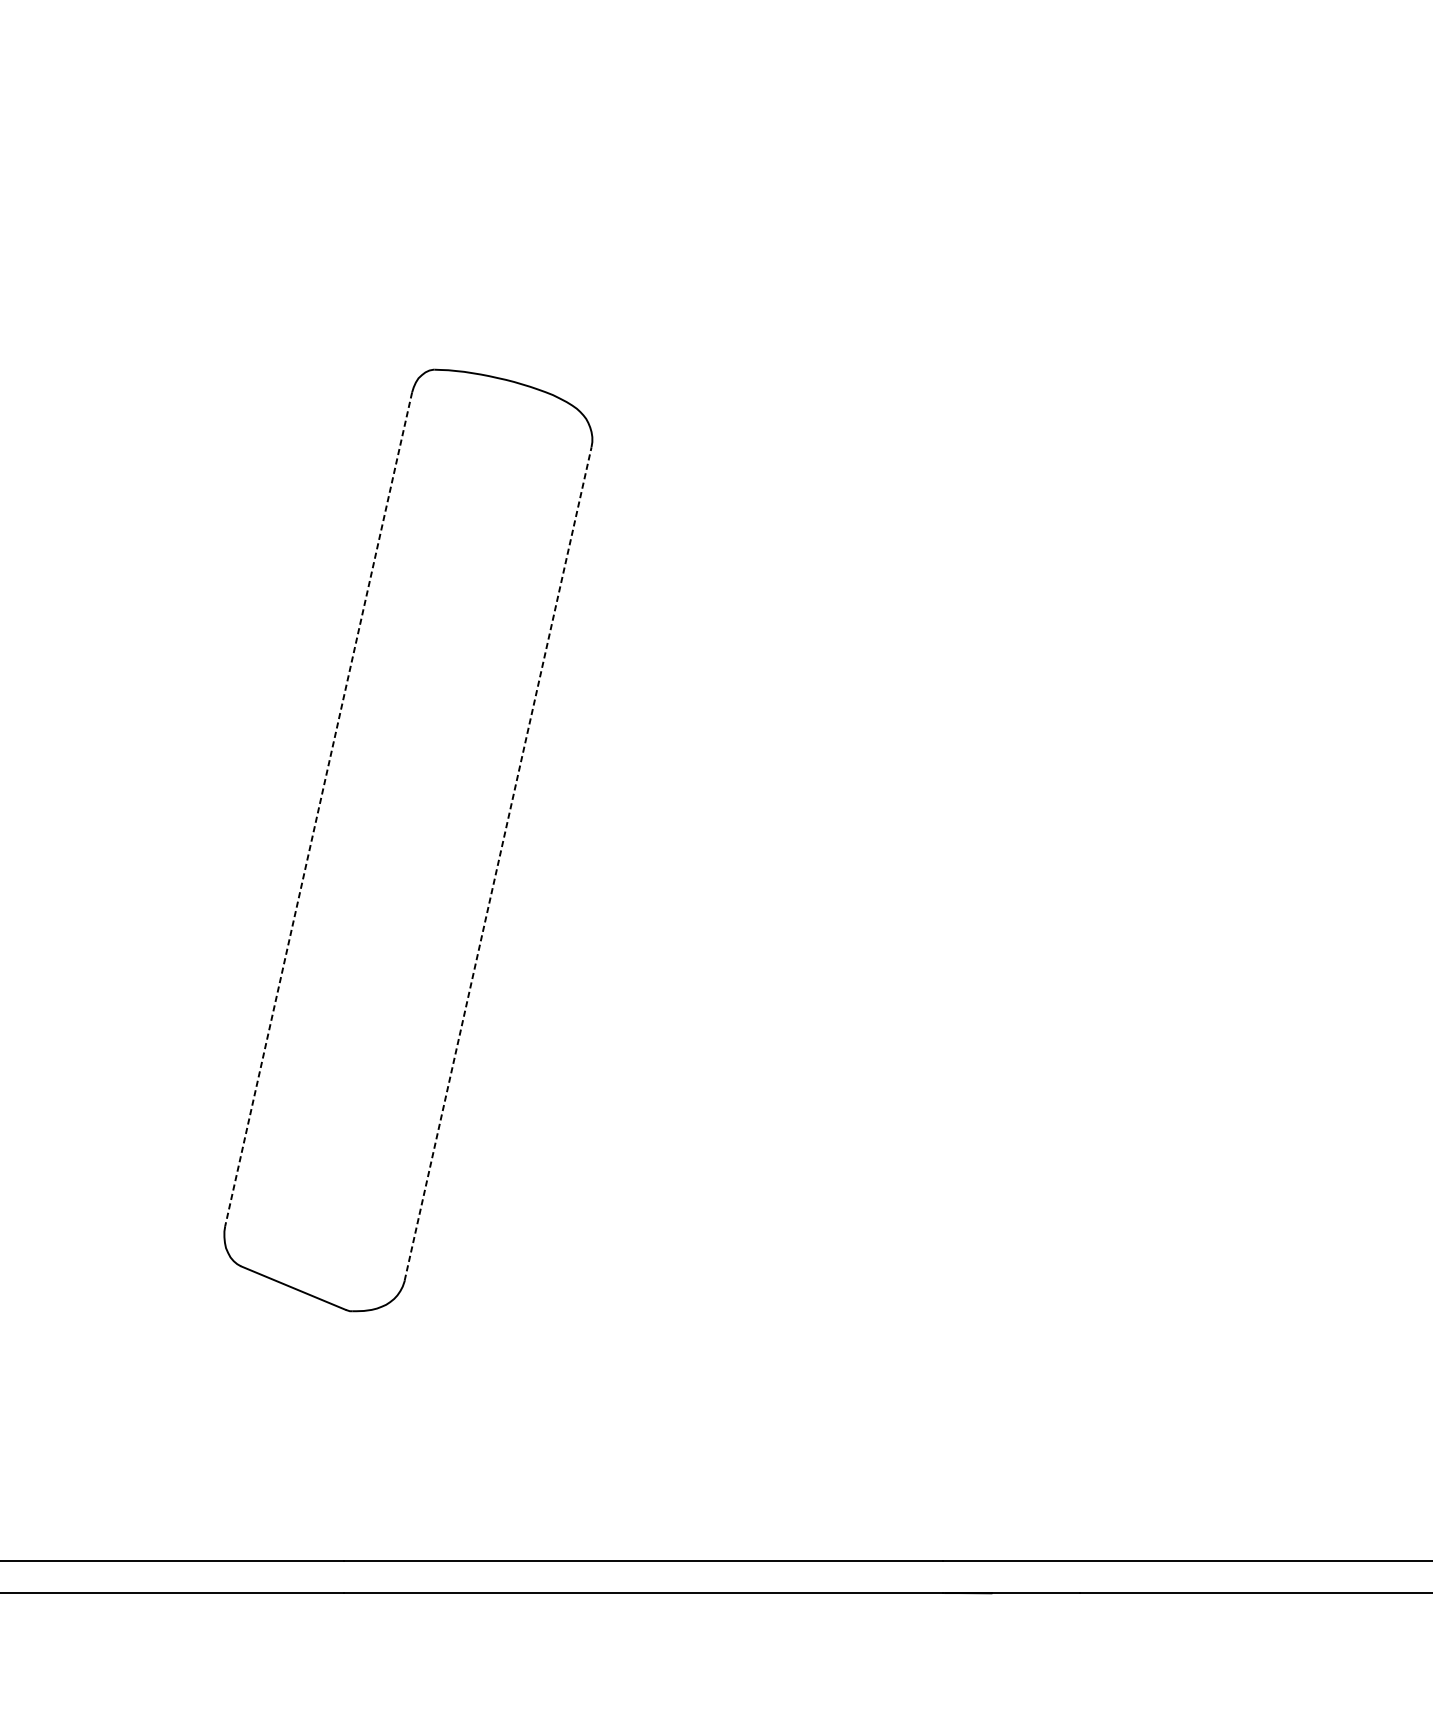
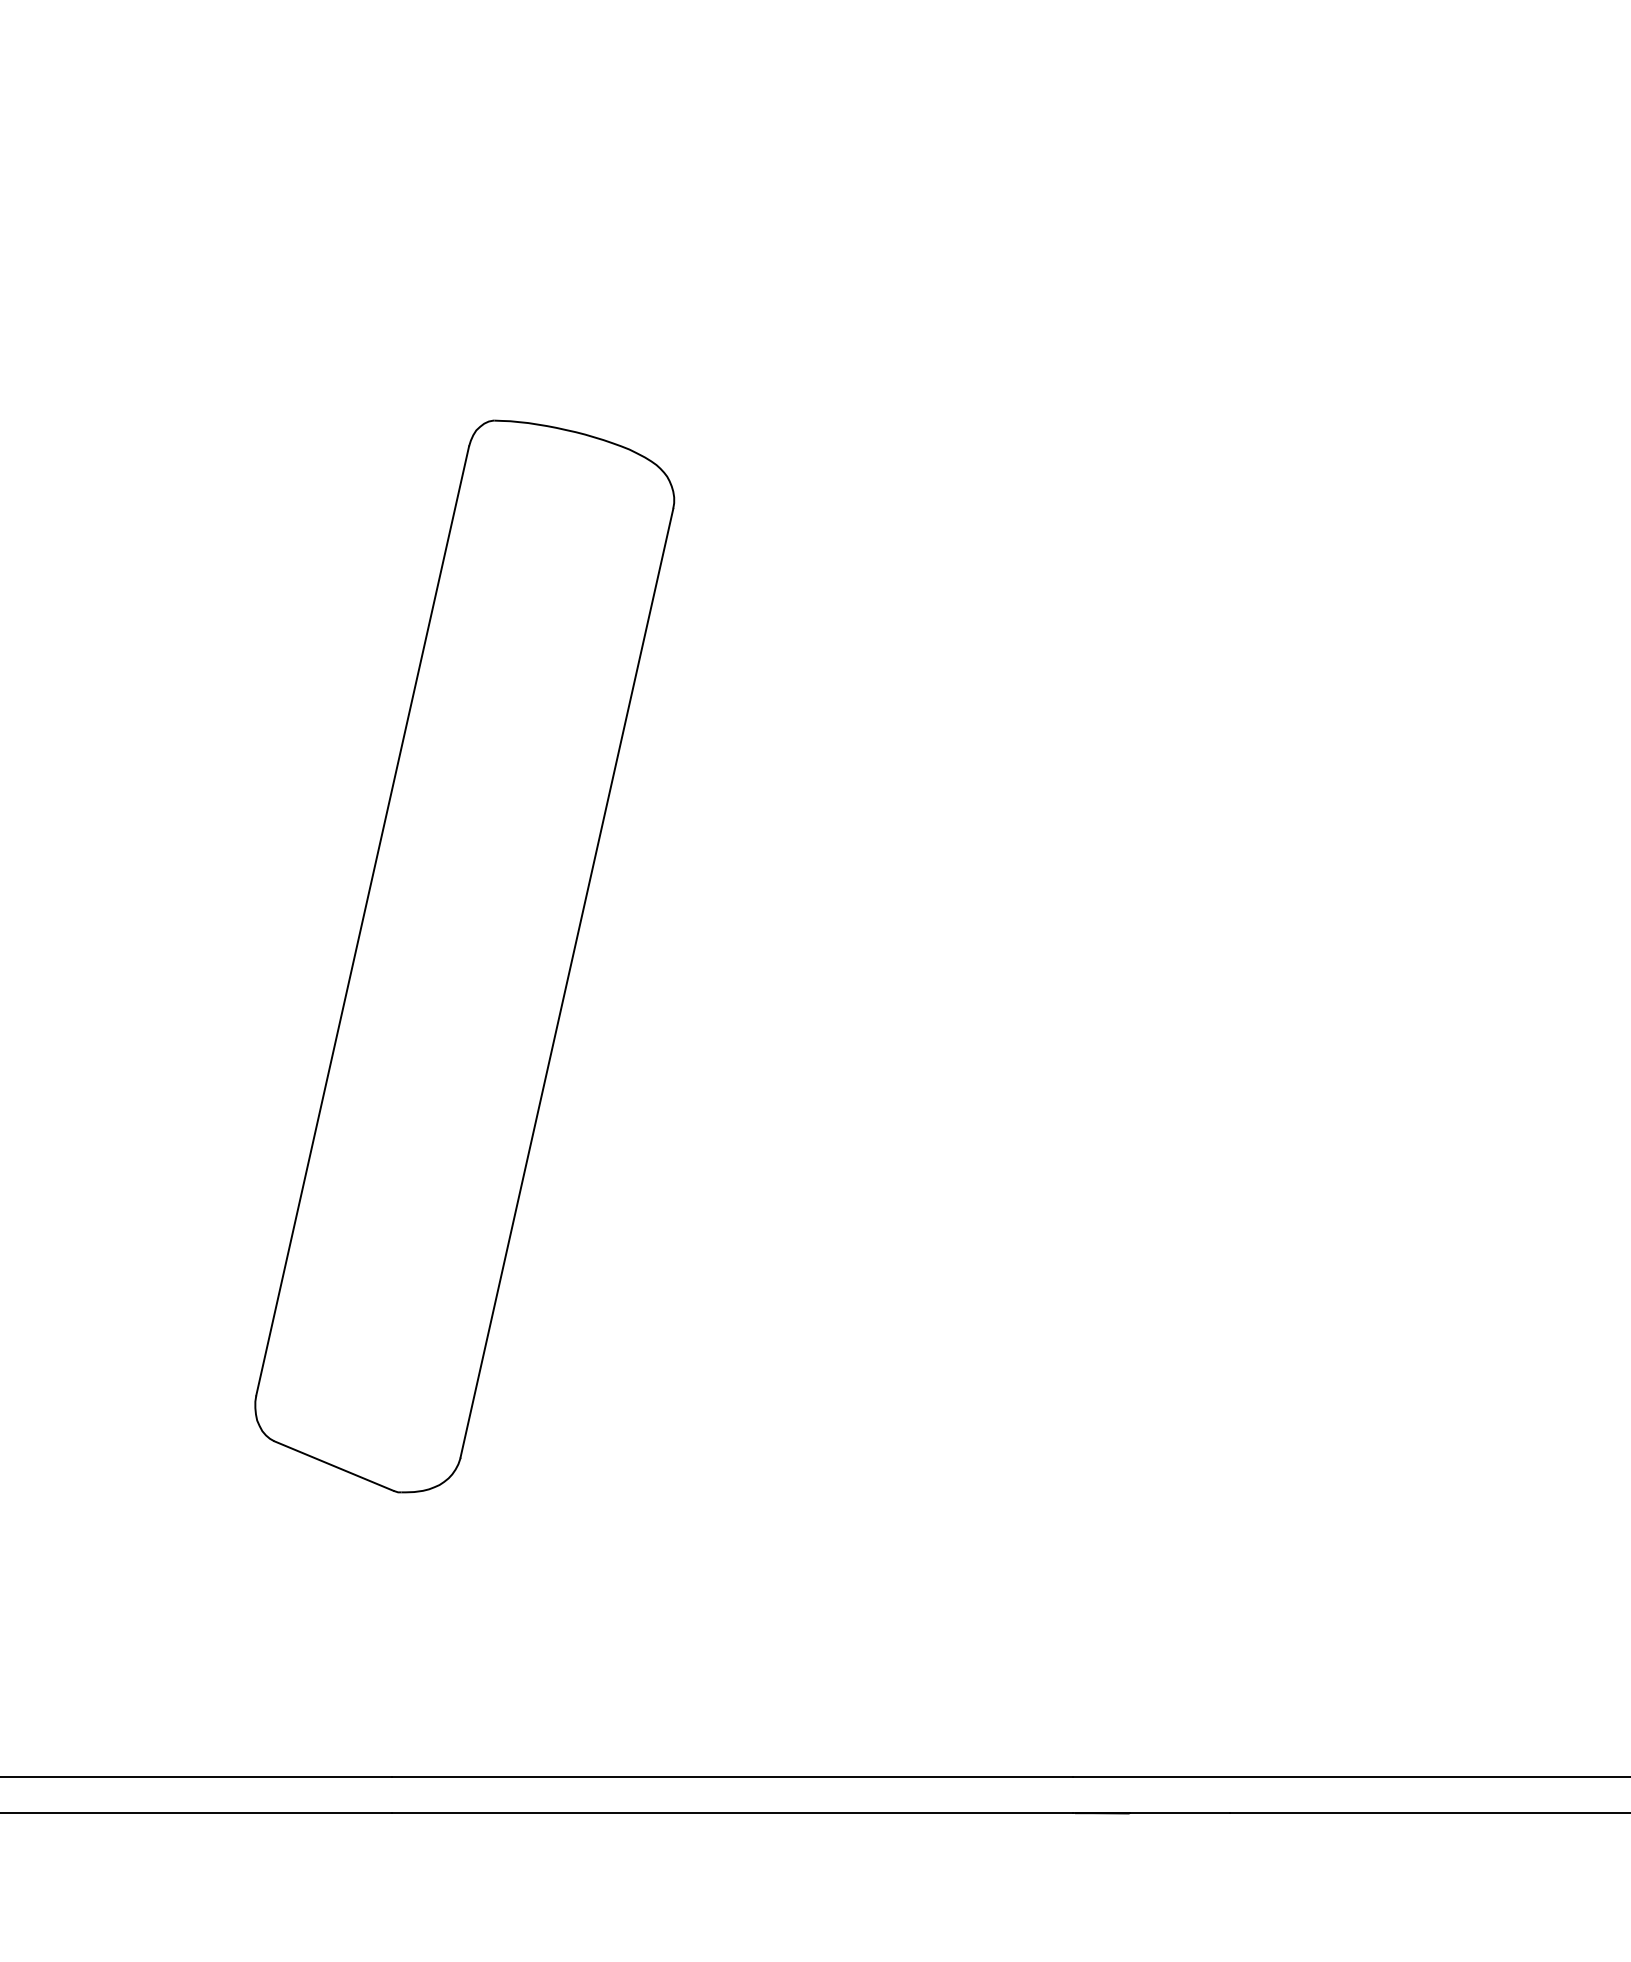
line: (318, 809) -> (362, 921), dashed -> solid
line: (498, 863) -> (567, 982), dashed -> solid

